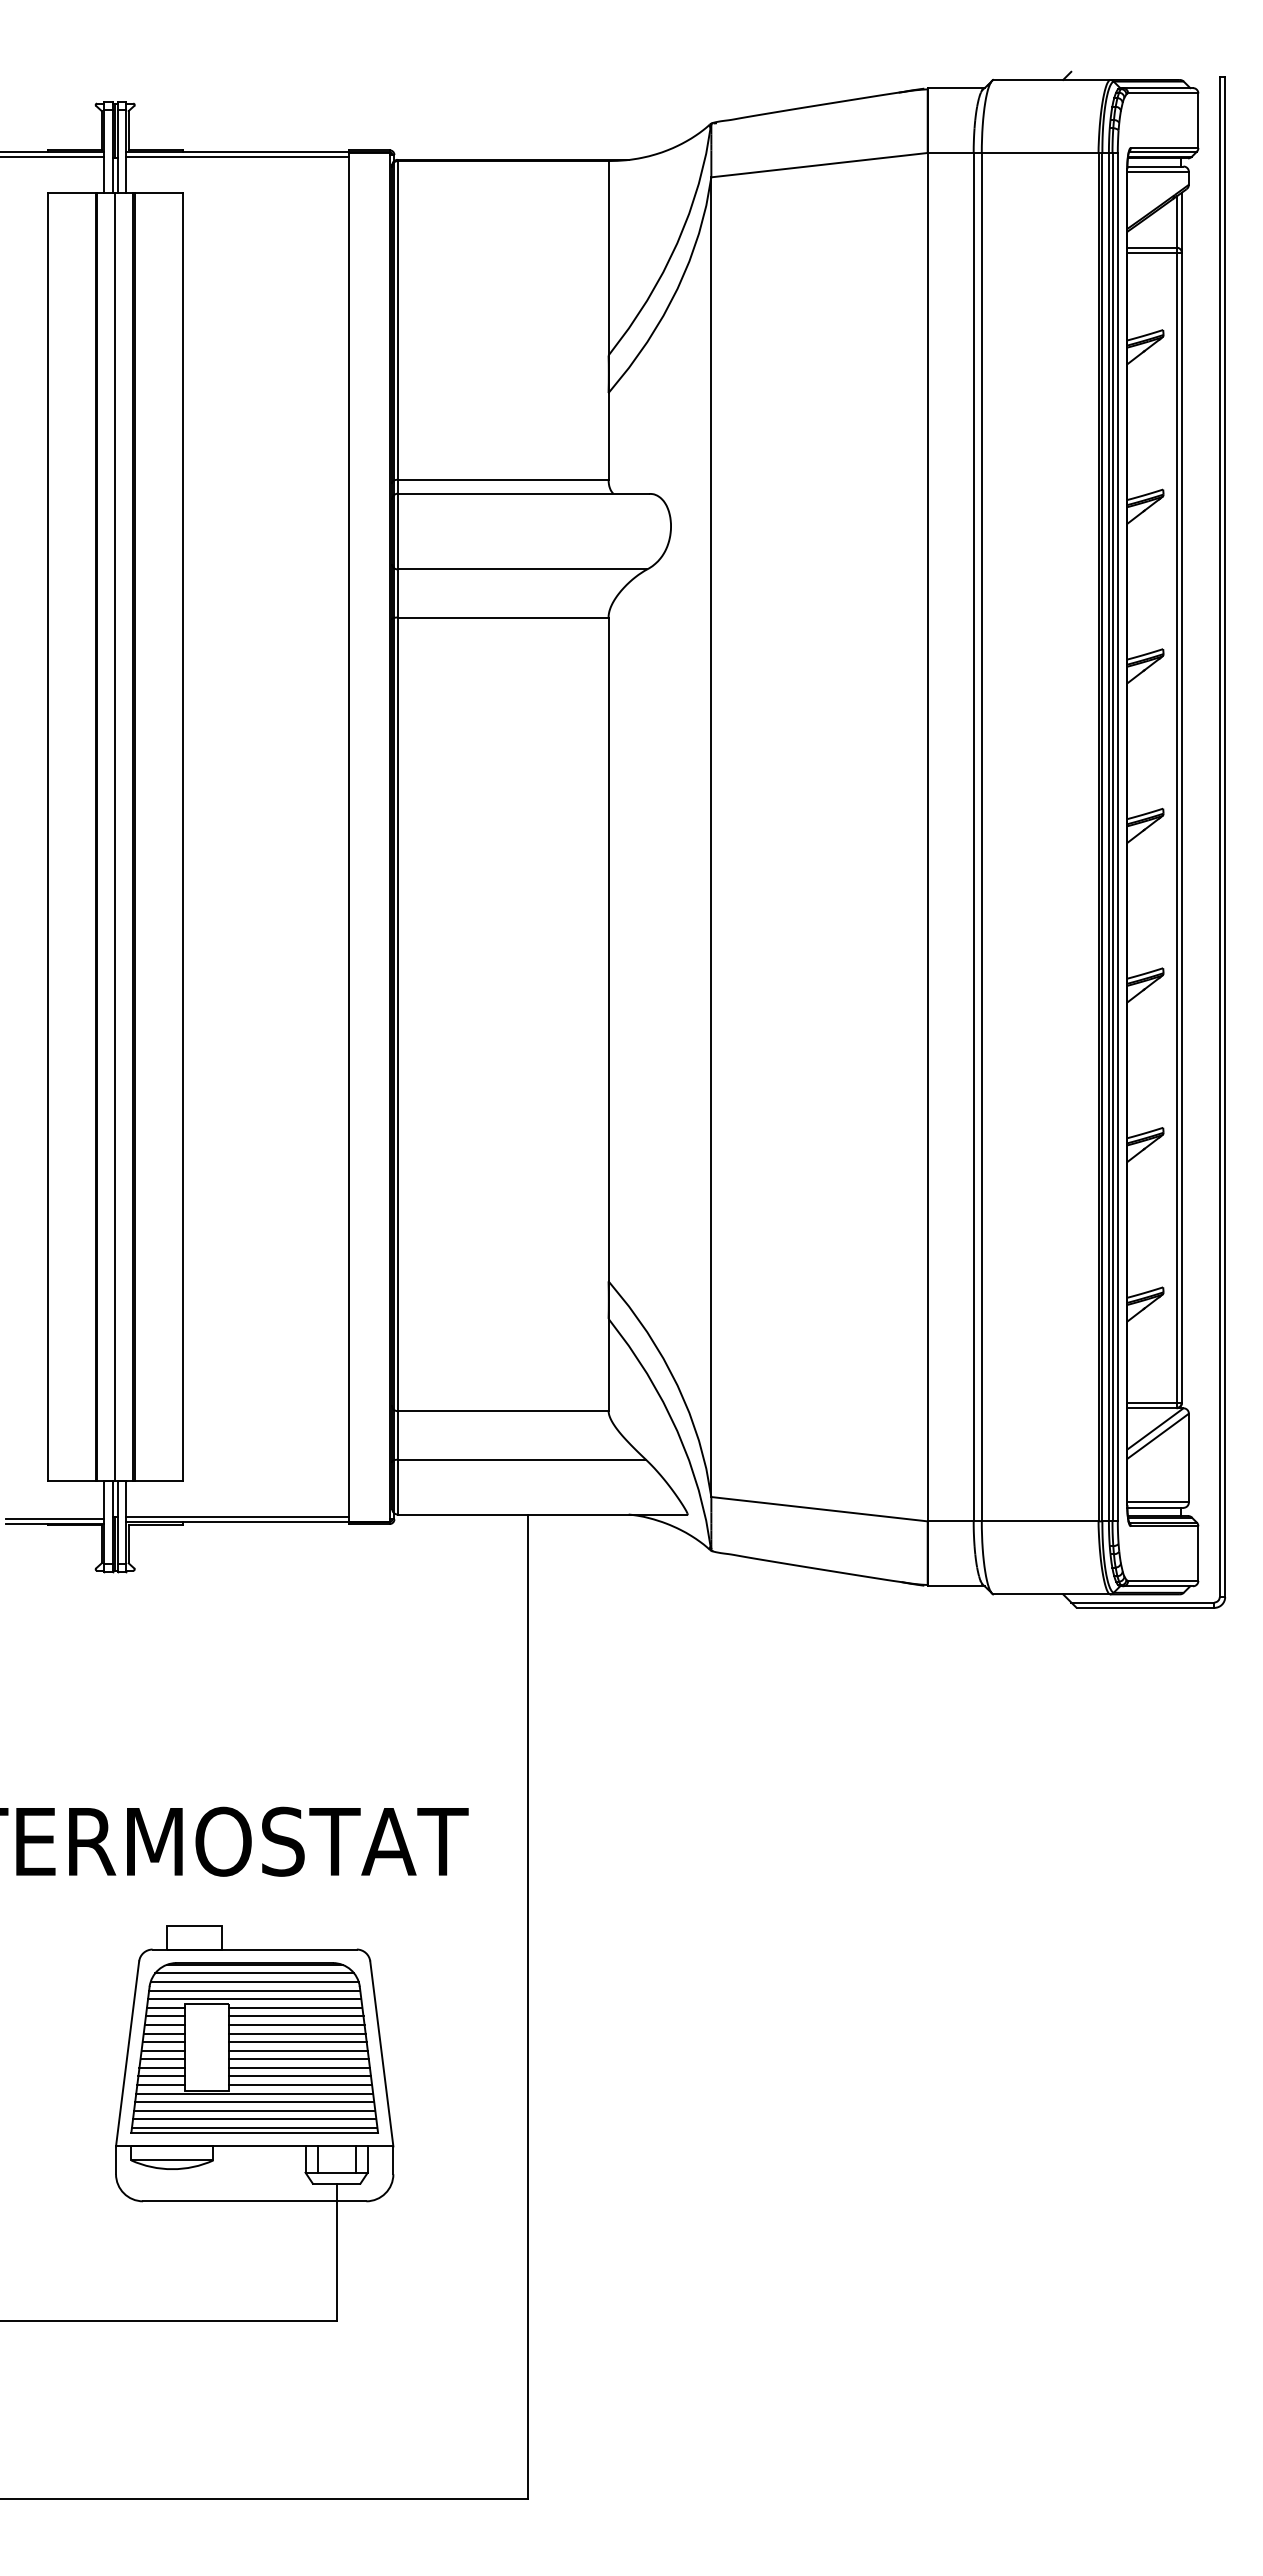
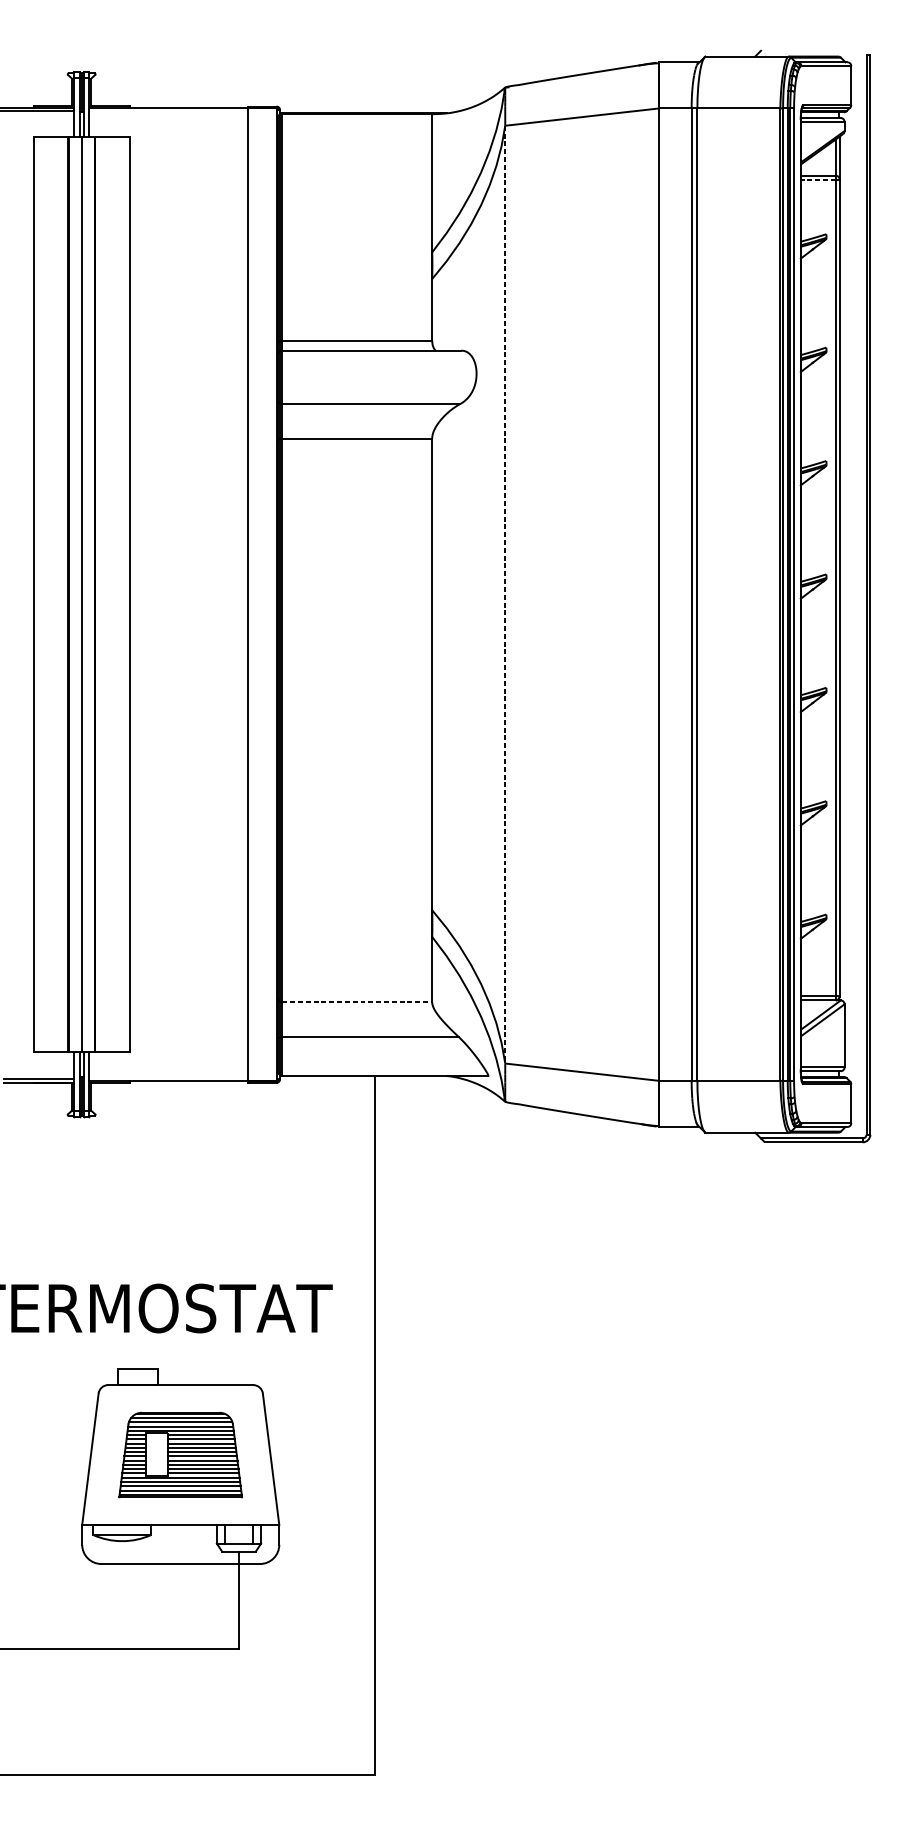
line: (237, 157) -> (168, 111), removed
line: (1151, 253) -> (818, 179), solid -> dashed
line: (711, 837) -> (505, 594), solid -> dashed
line: (503, 1411) -> (357, 1002), solid -> dashed
line: (237, 1517) -> (168, 1078), removed
part: (254, 2047) -> (180, 1454), size x0.7

